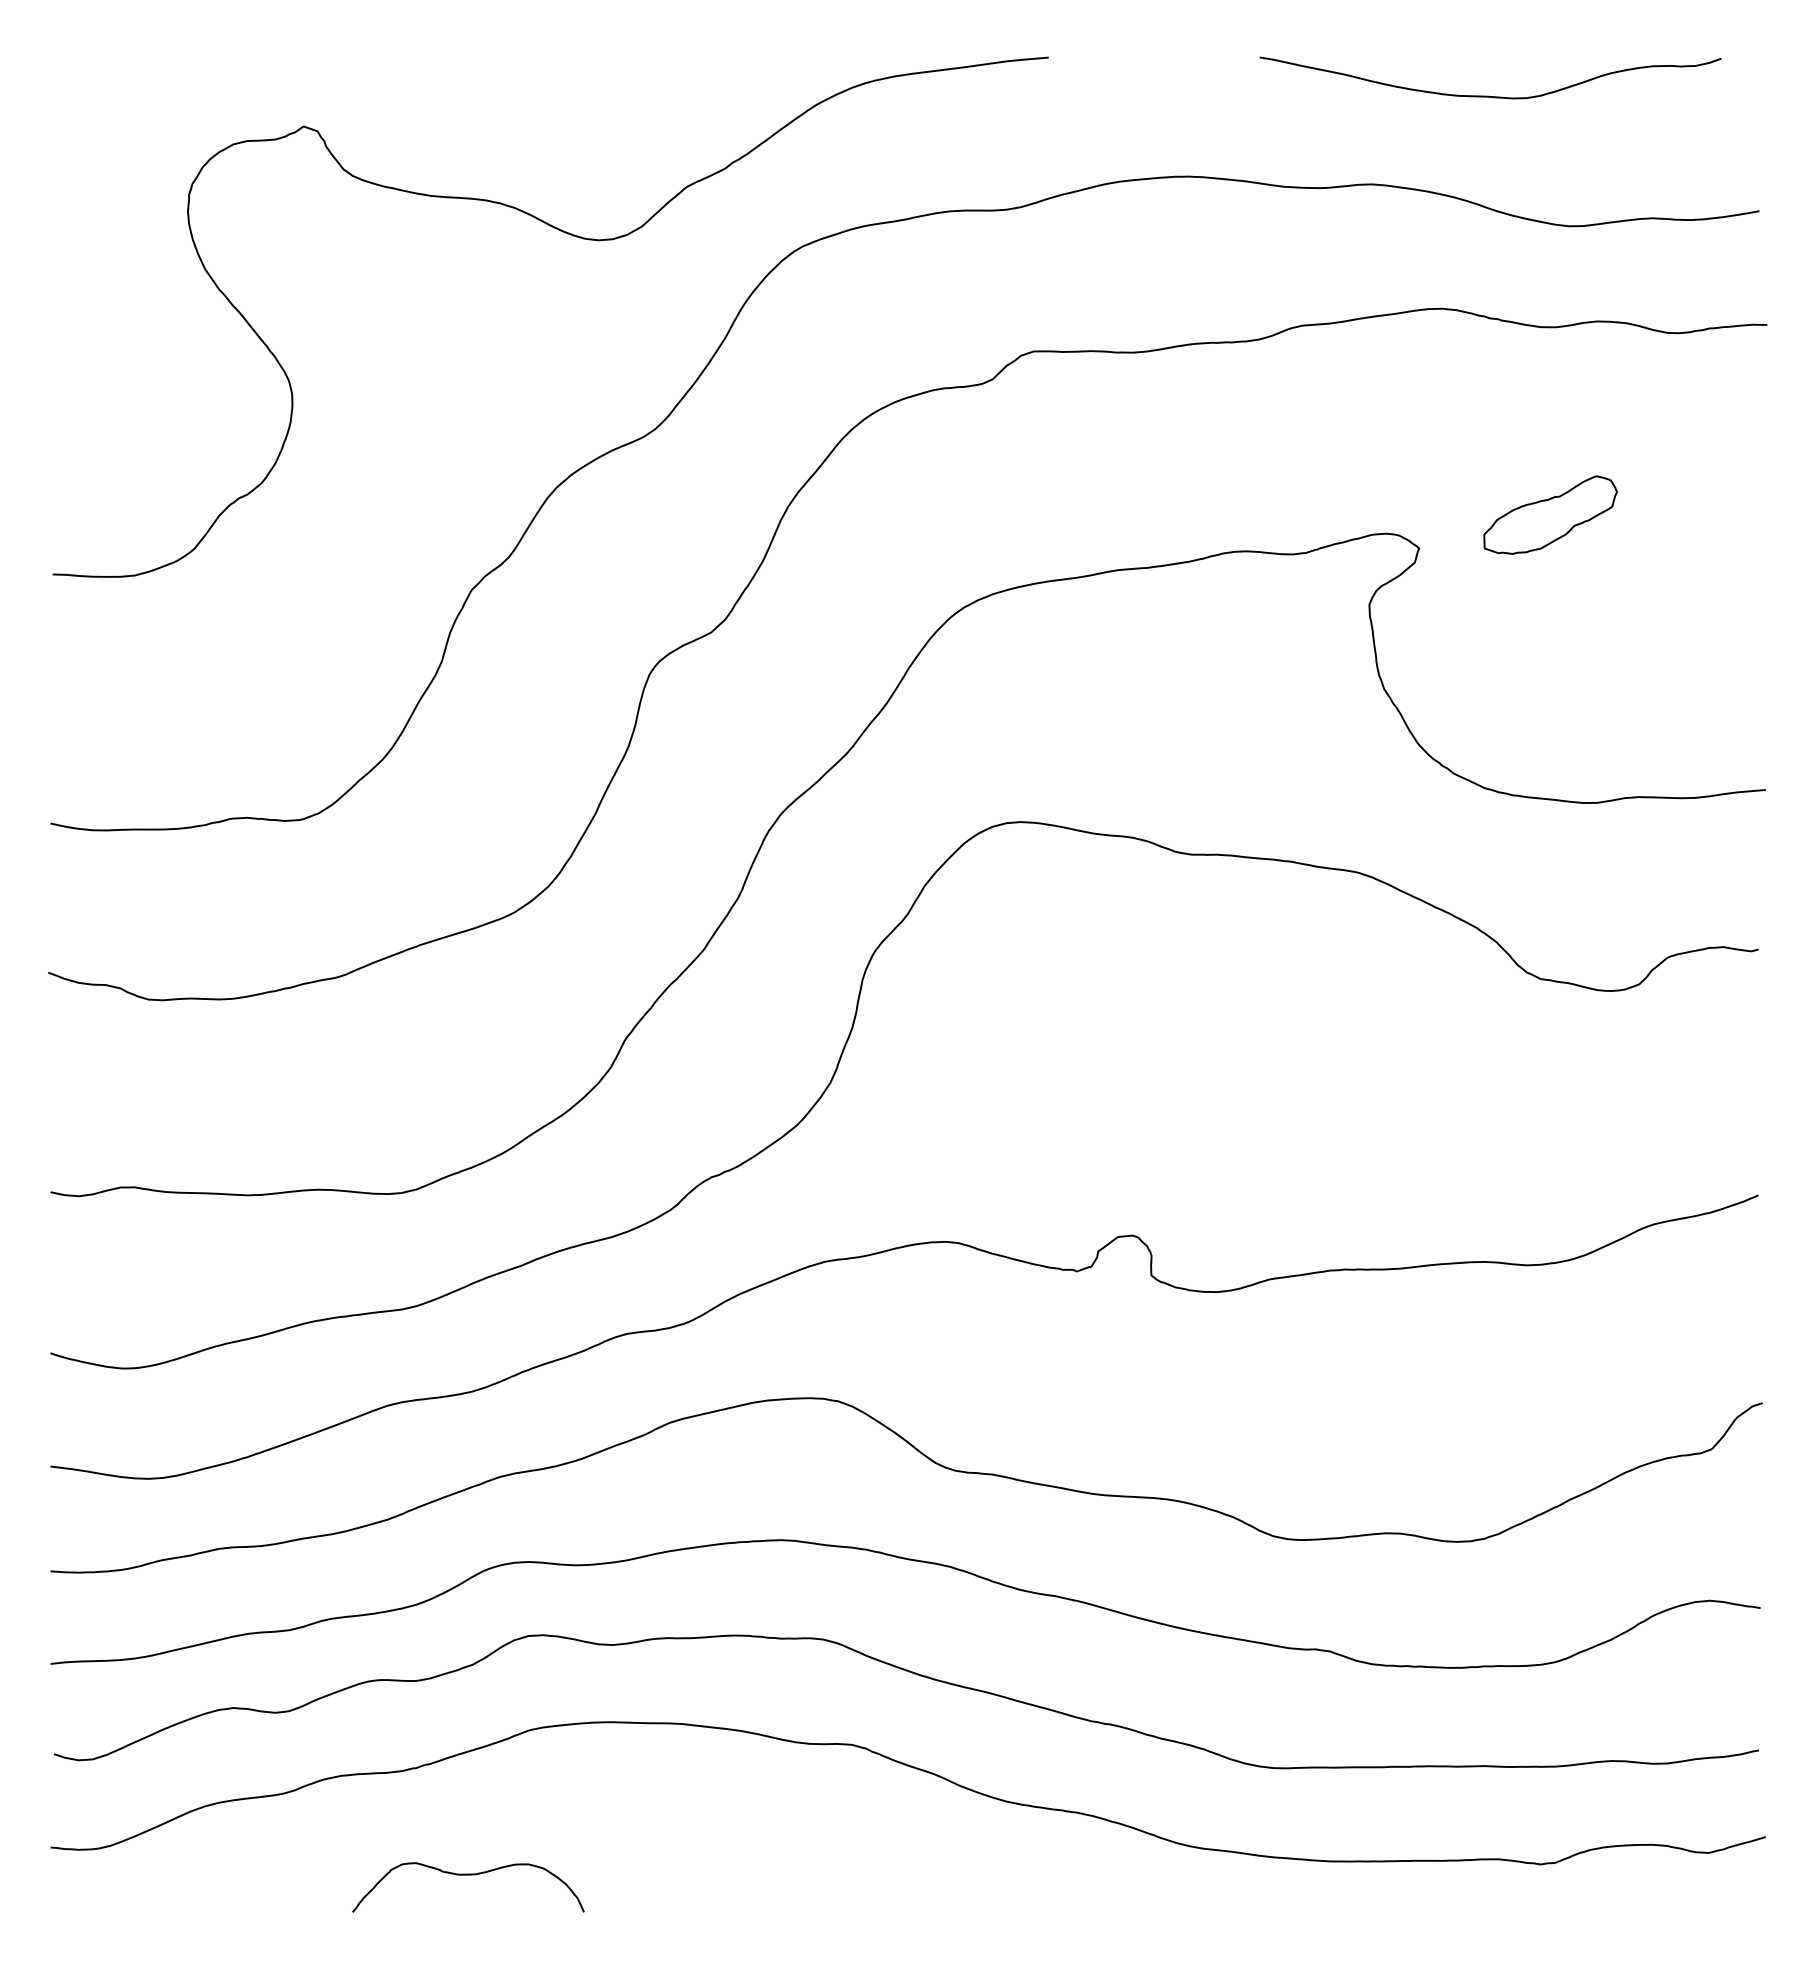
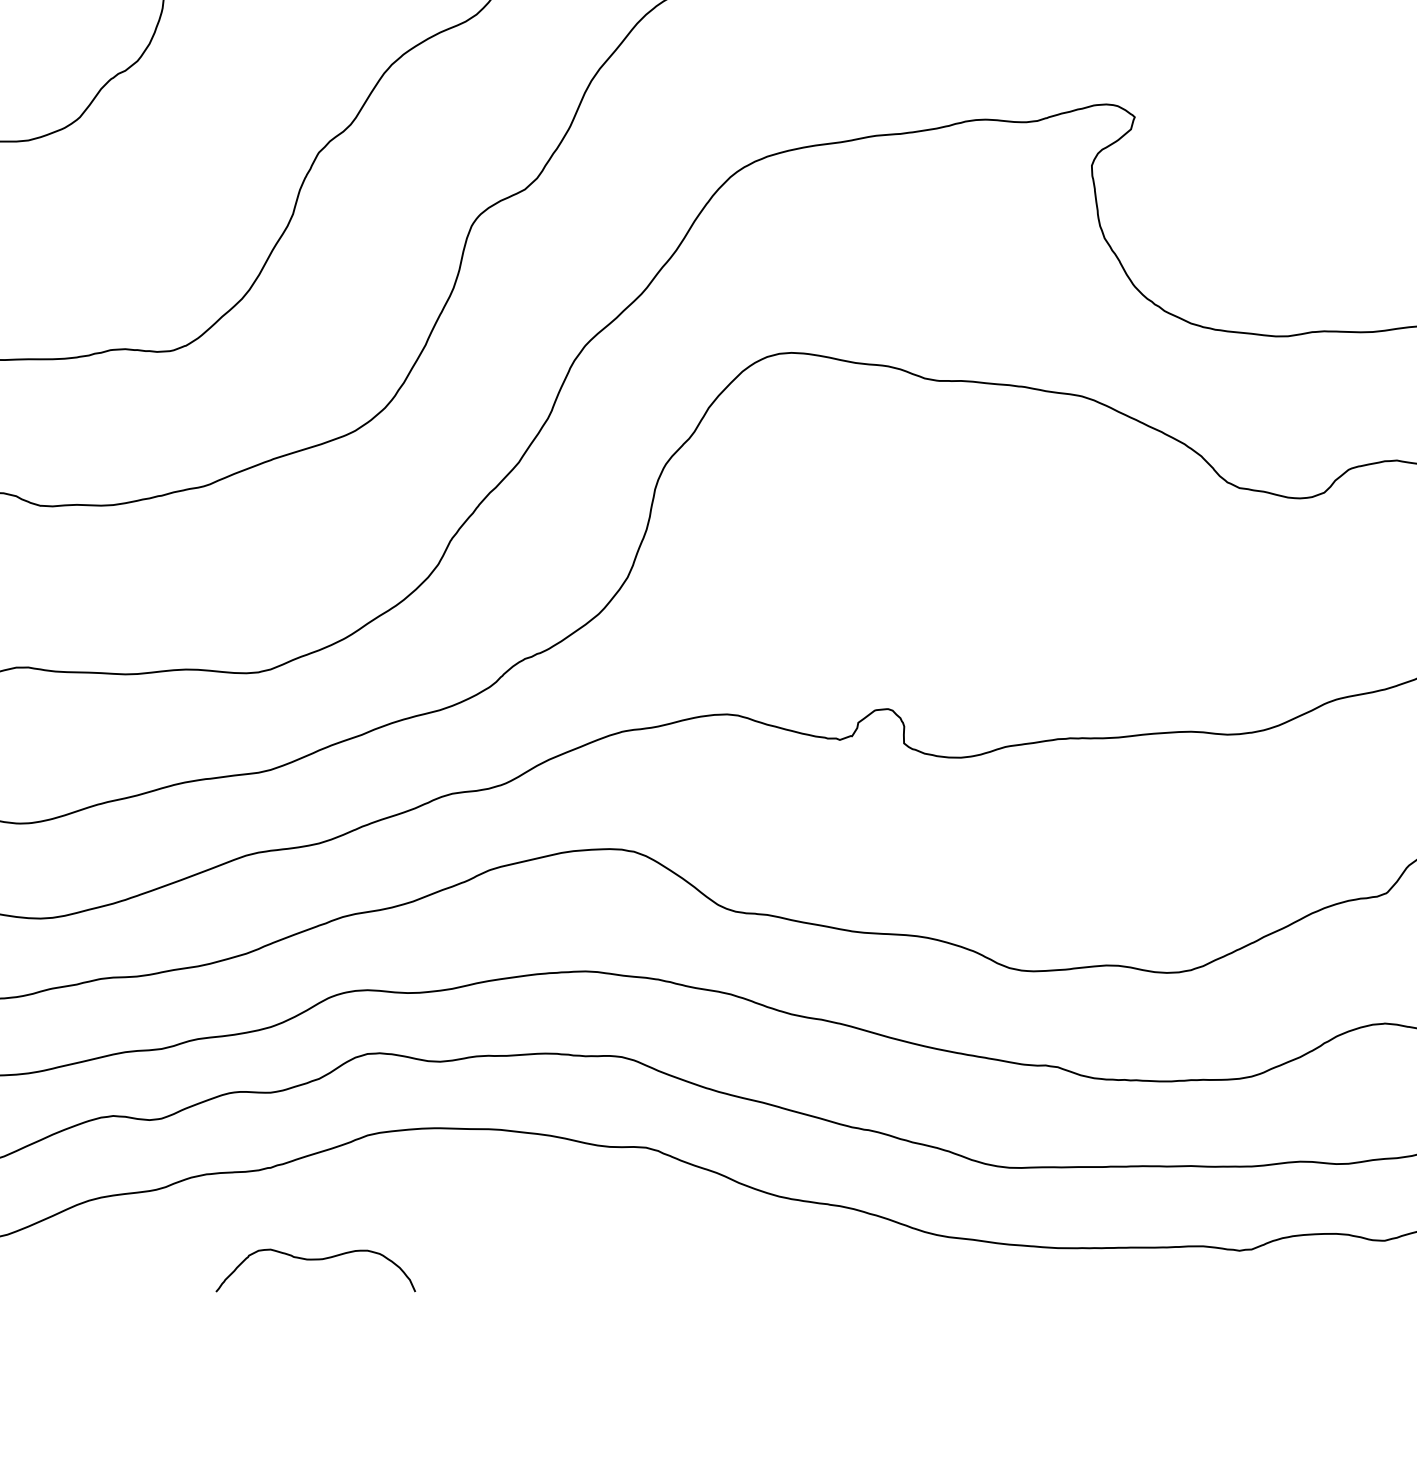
part: (1550, 514) -> (1247, 87), removed

